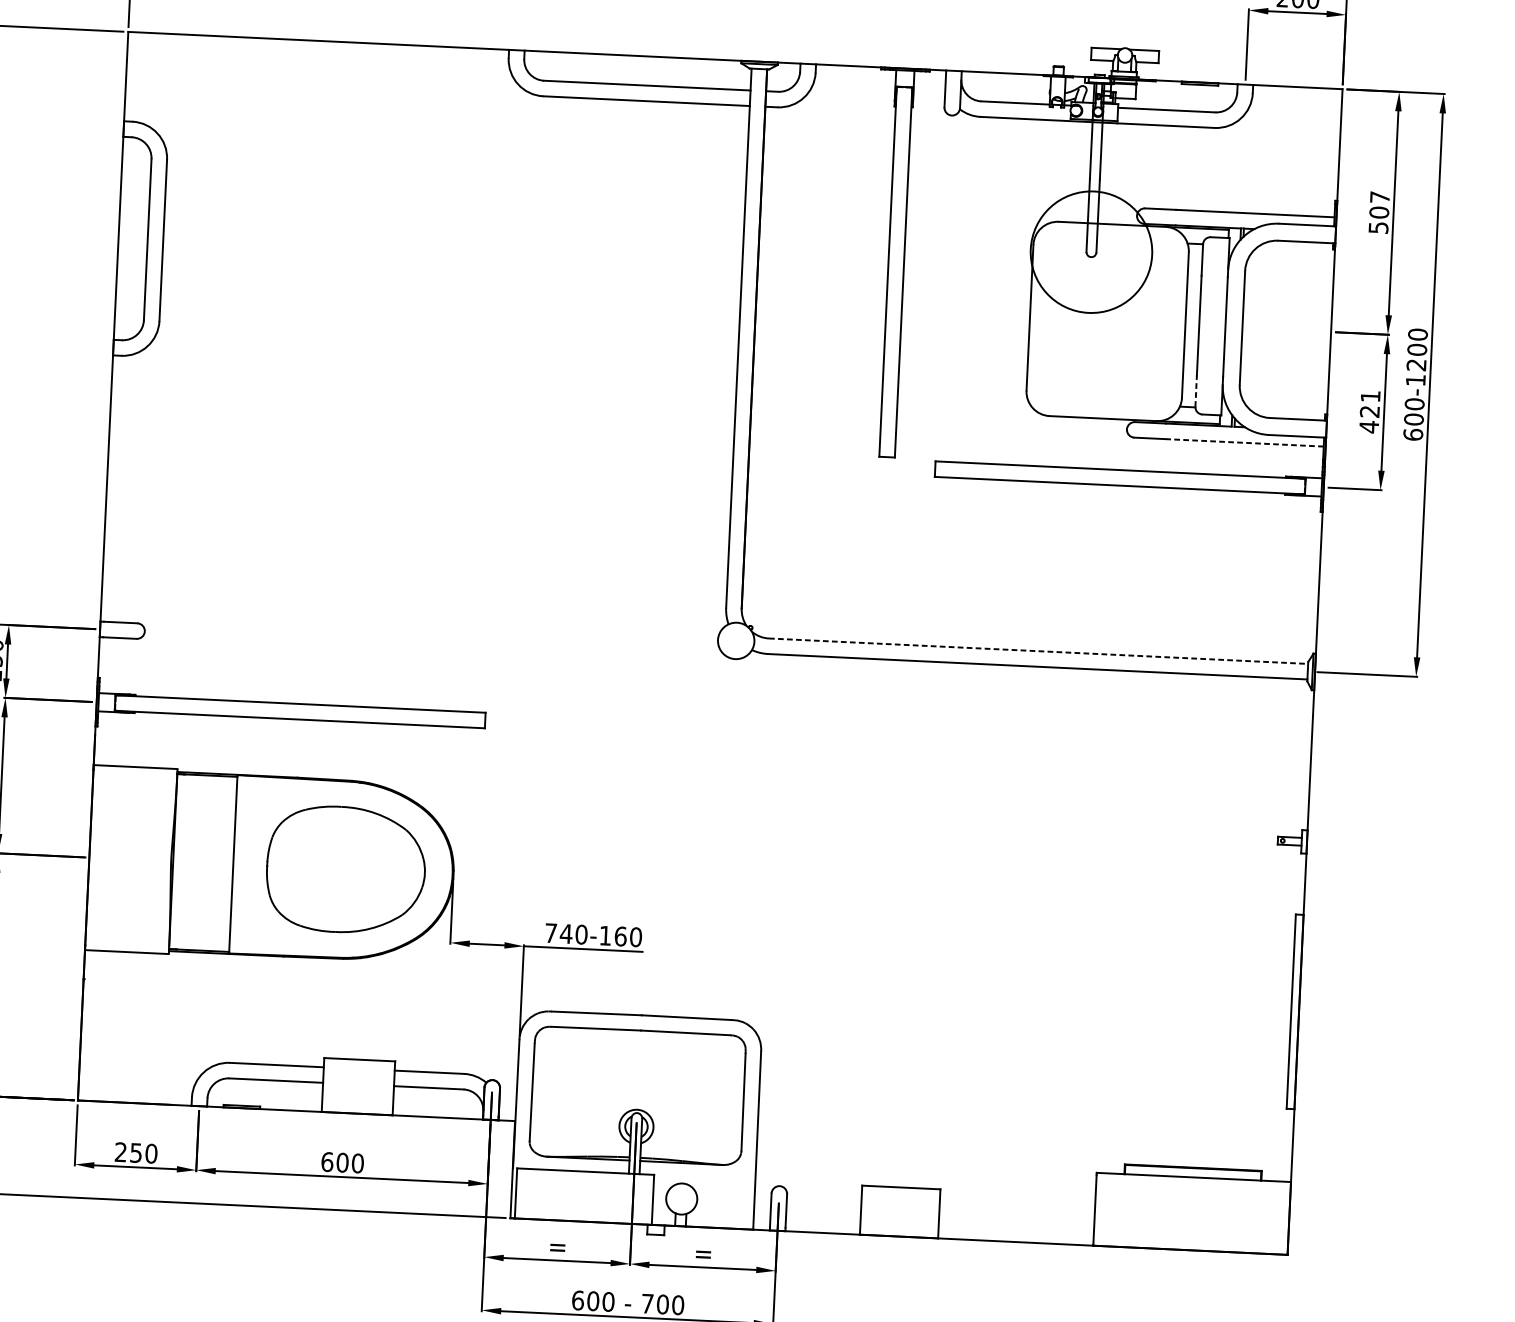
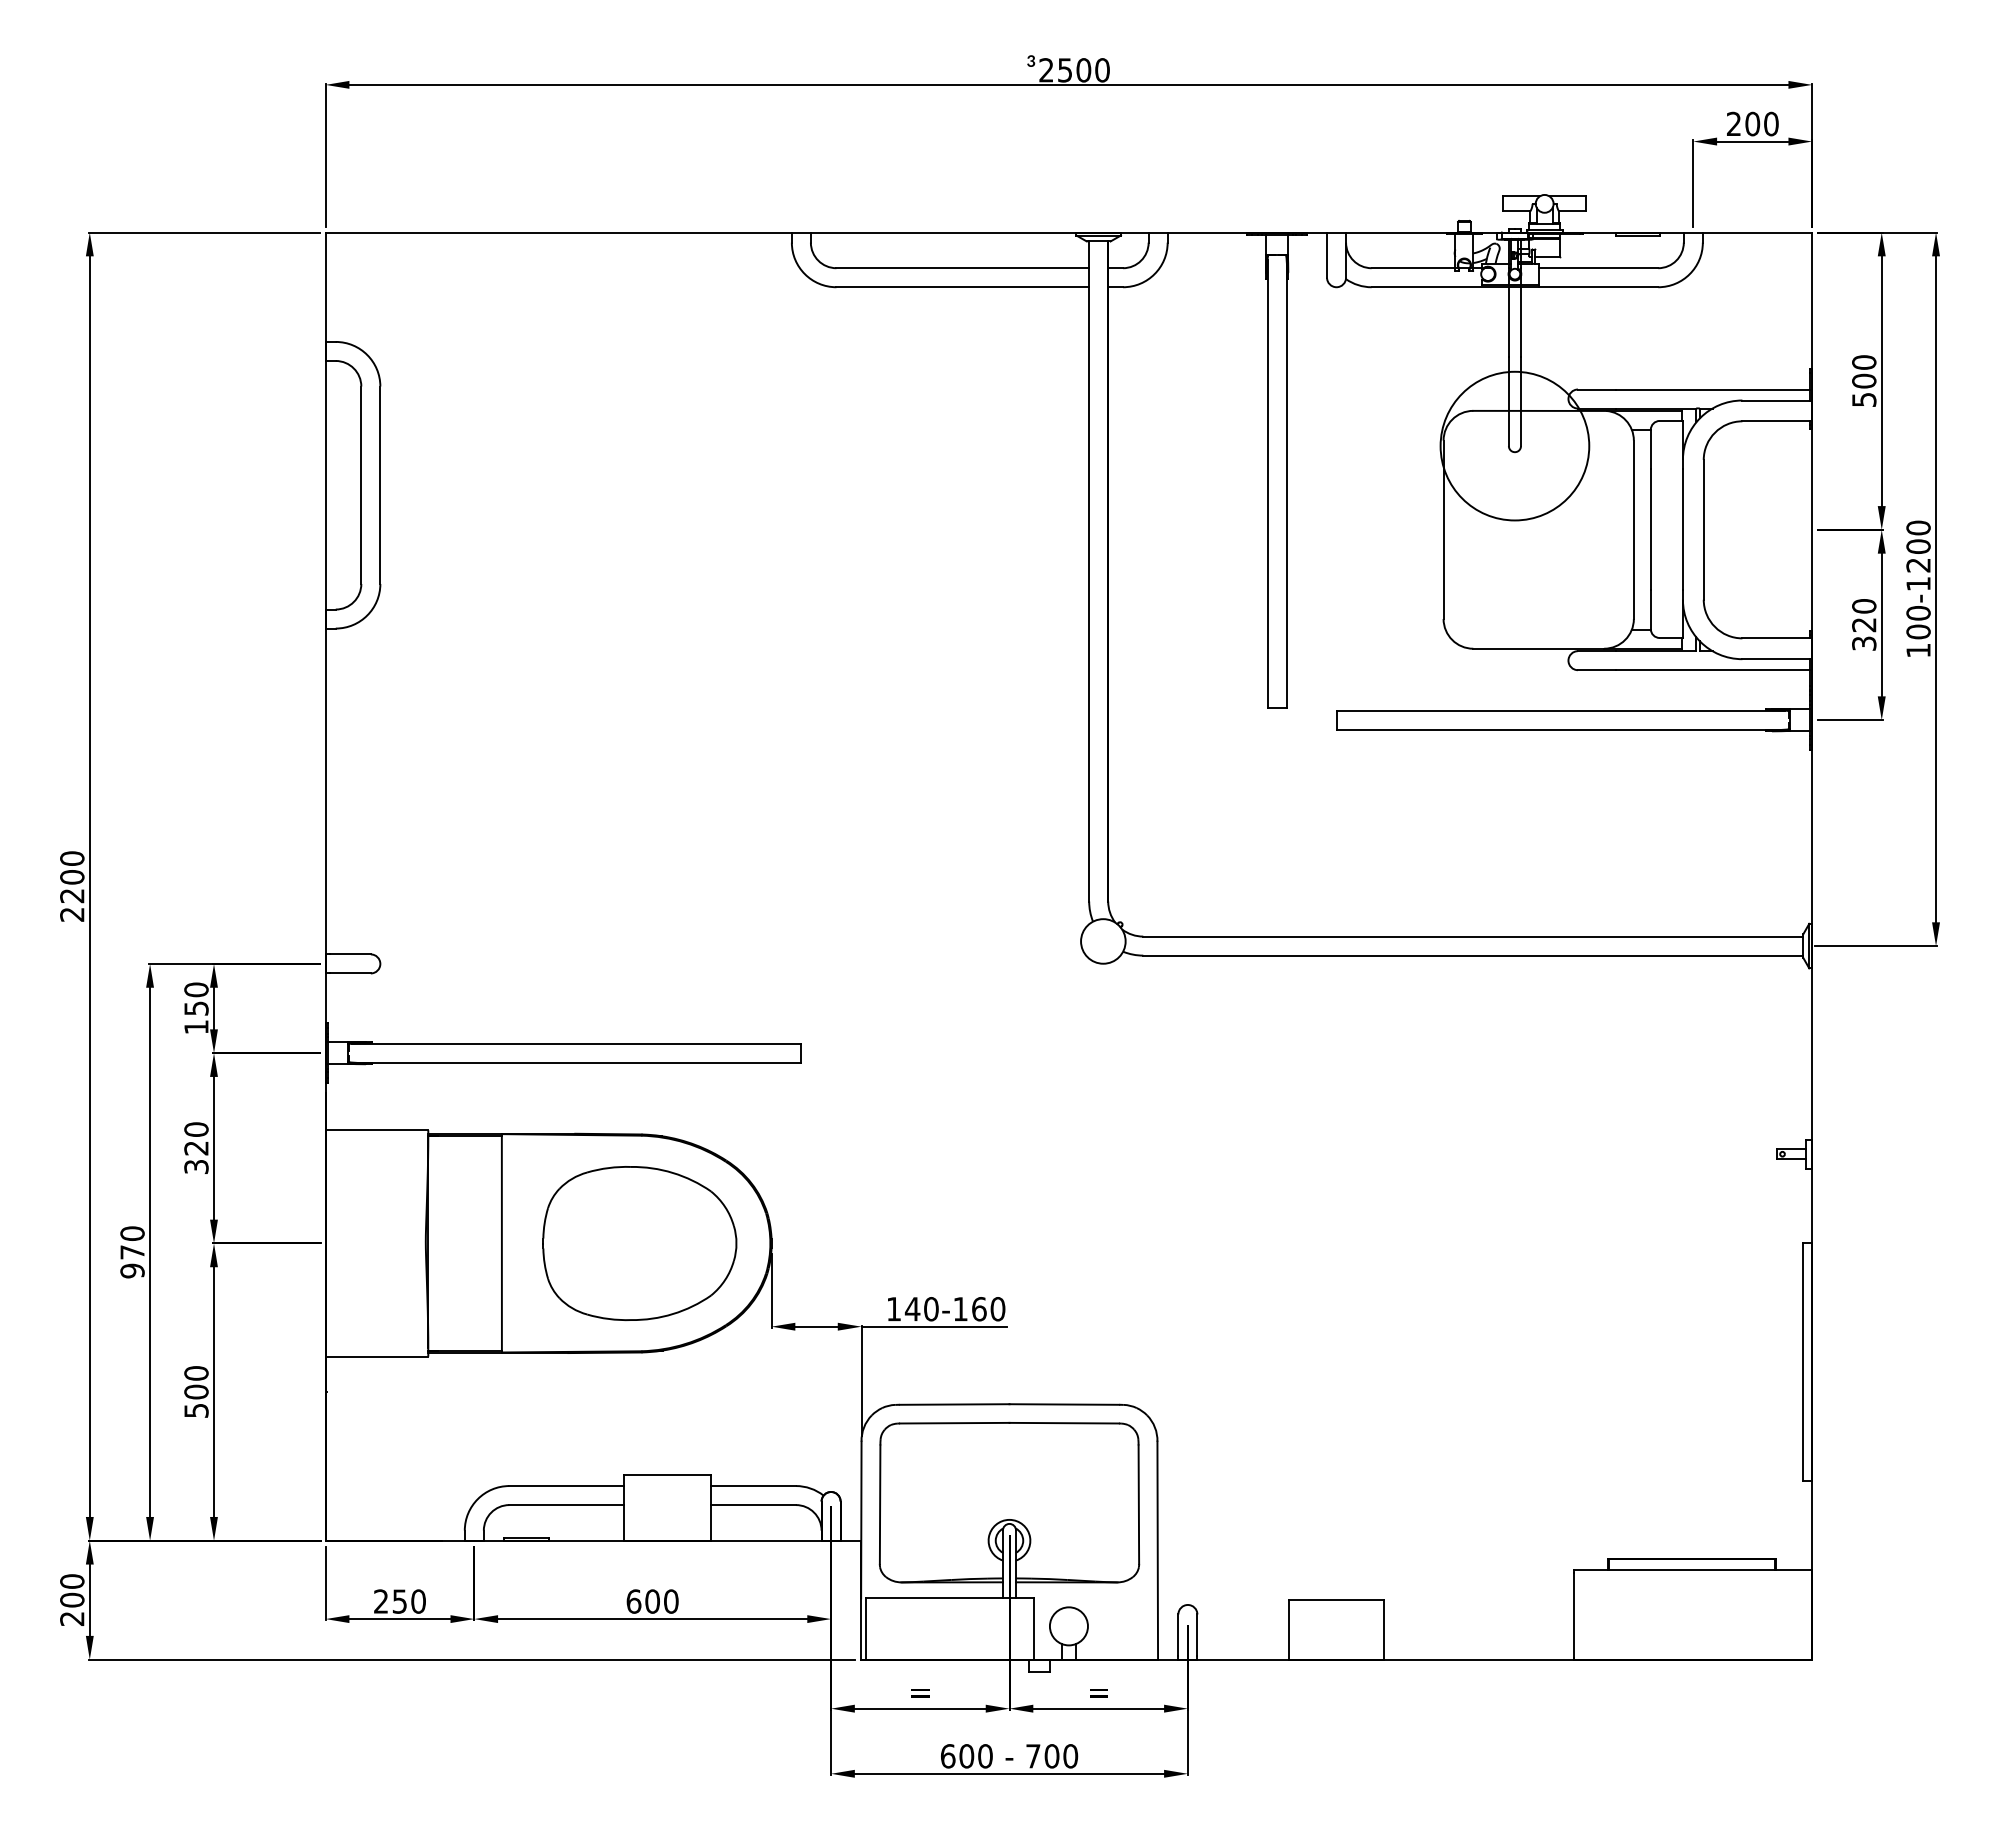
text: (1380, 197) -> (1864, 362), 507 -> 500
line: (1195, 390) -> (1650, 609), dashed -> solid
text: (1370, 412) -> (1864, 625), 421 -> 320
text: (1413, 434) -> (1918, 650), 600-1200 -> 100-1200
line: (1244, 443) -> (1712, 670), dashed -> solid
line: (1038, 651) -> (1473, 936), dashed -> solid
text: (550, 933) -> (893, 1309), 740-160 -> 140-160

